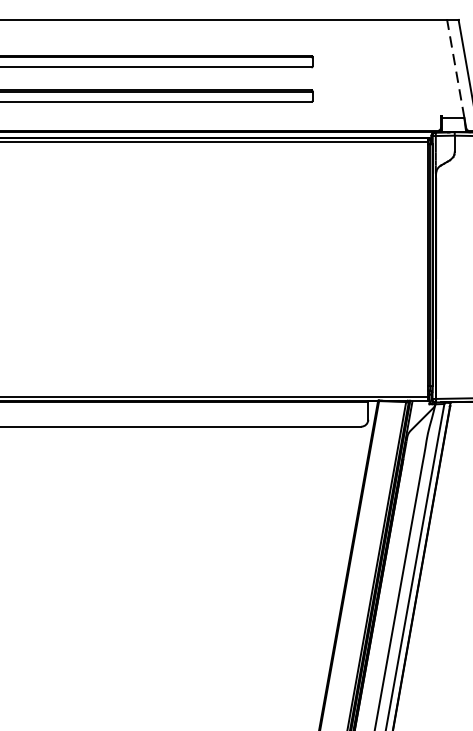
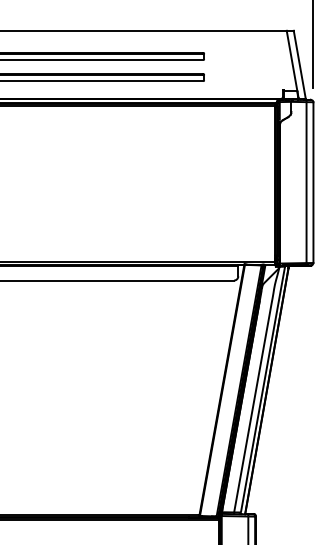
line: (456, 68) -> (292, 60), dashed -> solid

